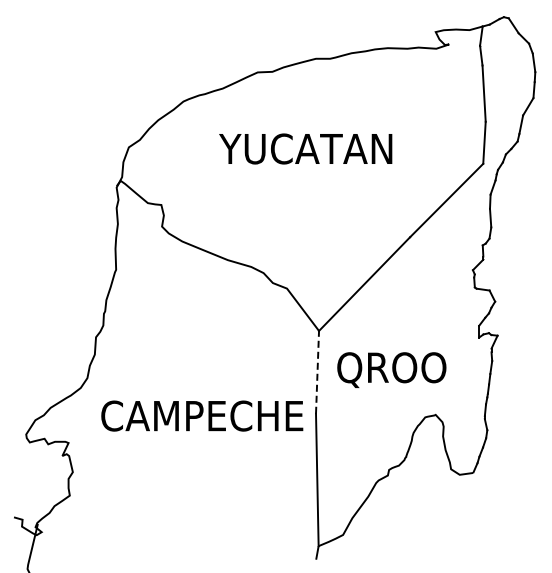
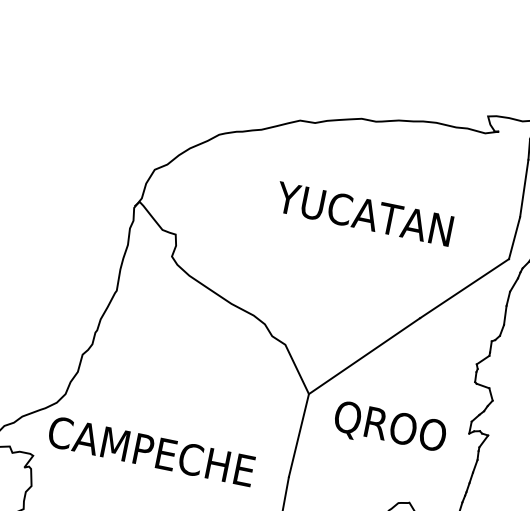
text: (305, 148) -> (364, 213), moved
text: (391, 369) -> (389, 427), moved
line: (317, 371) -> (299, 434), dashed -> solid
text: (202, 415) -> (151, 450), moved

